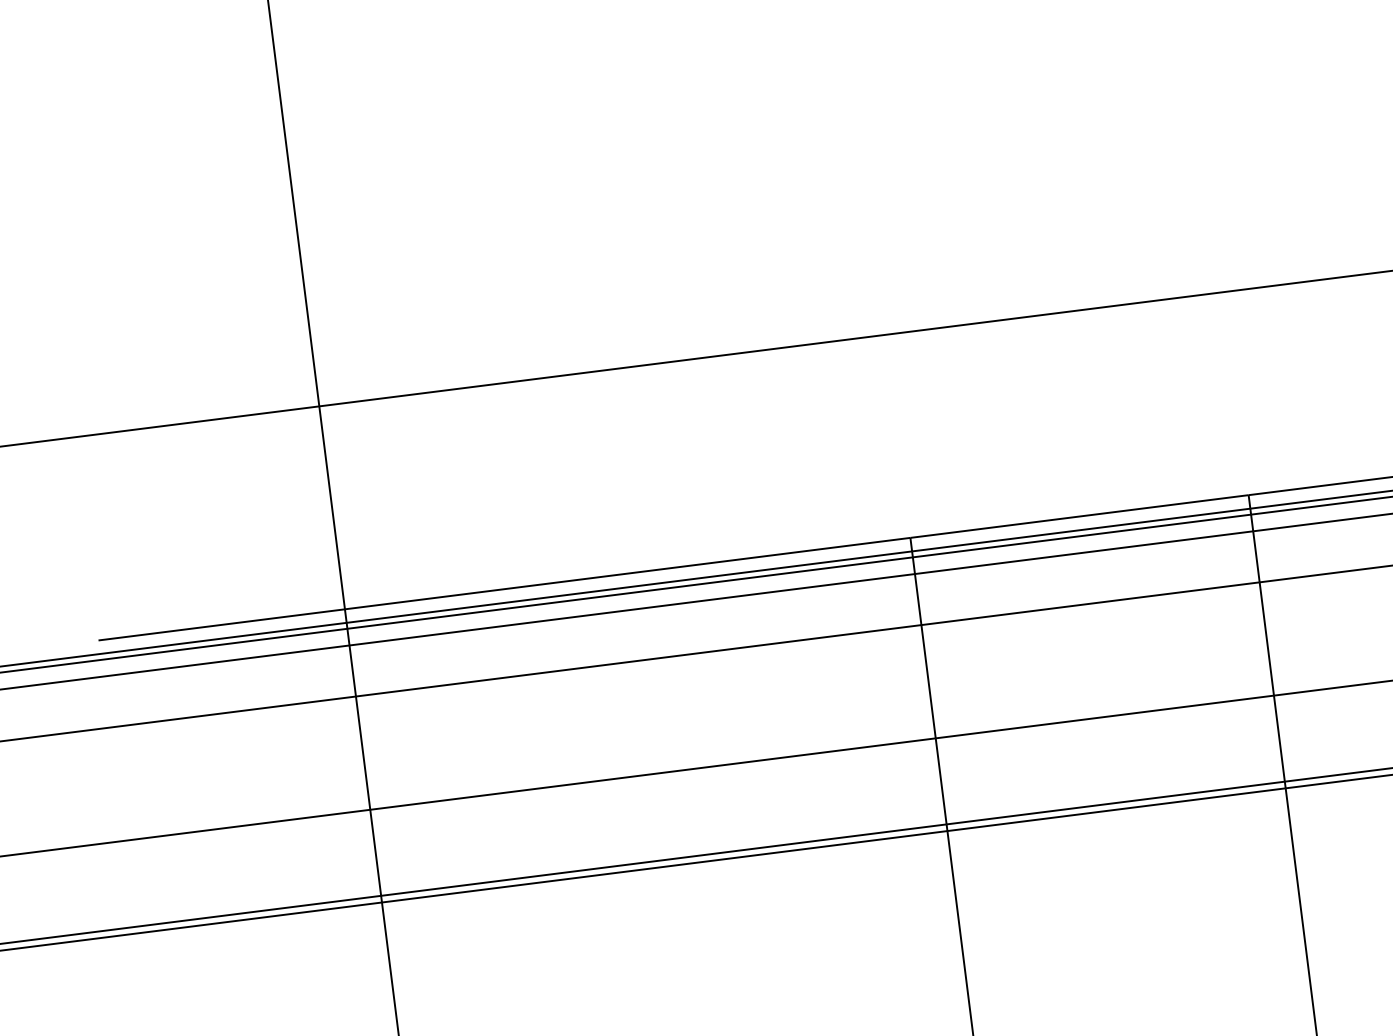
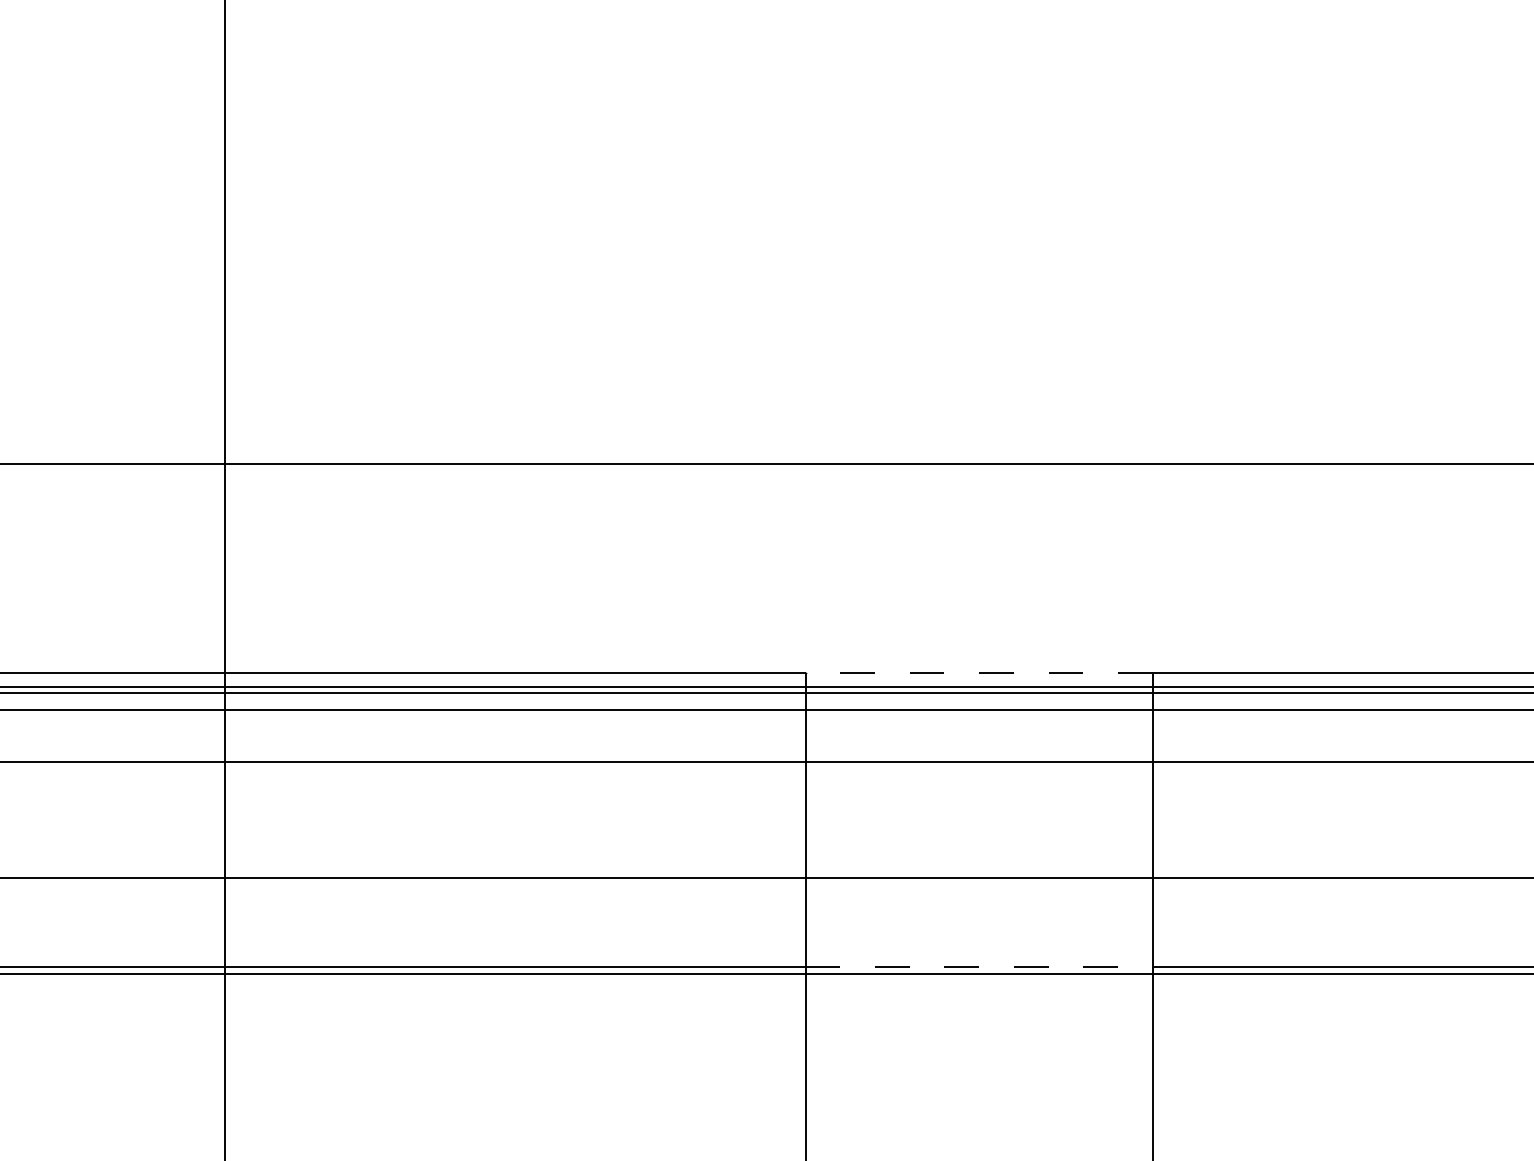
line: (1079, 516) -> (979, 672), solid -> dashed
line: (1116, 802) -> (979, 966), solid -> dashed

